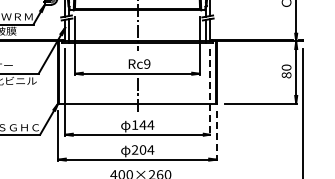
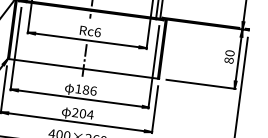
text: (147, 63) -> (98, 31), Rc9 -> Rc6
line: (209, 92) -> (153, 67), dashed -> solid
text: (146, 124) -> (89, 89), 144 -> 186
line: (216, 135) -> (154, 109), dashed -> solid

